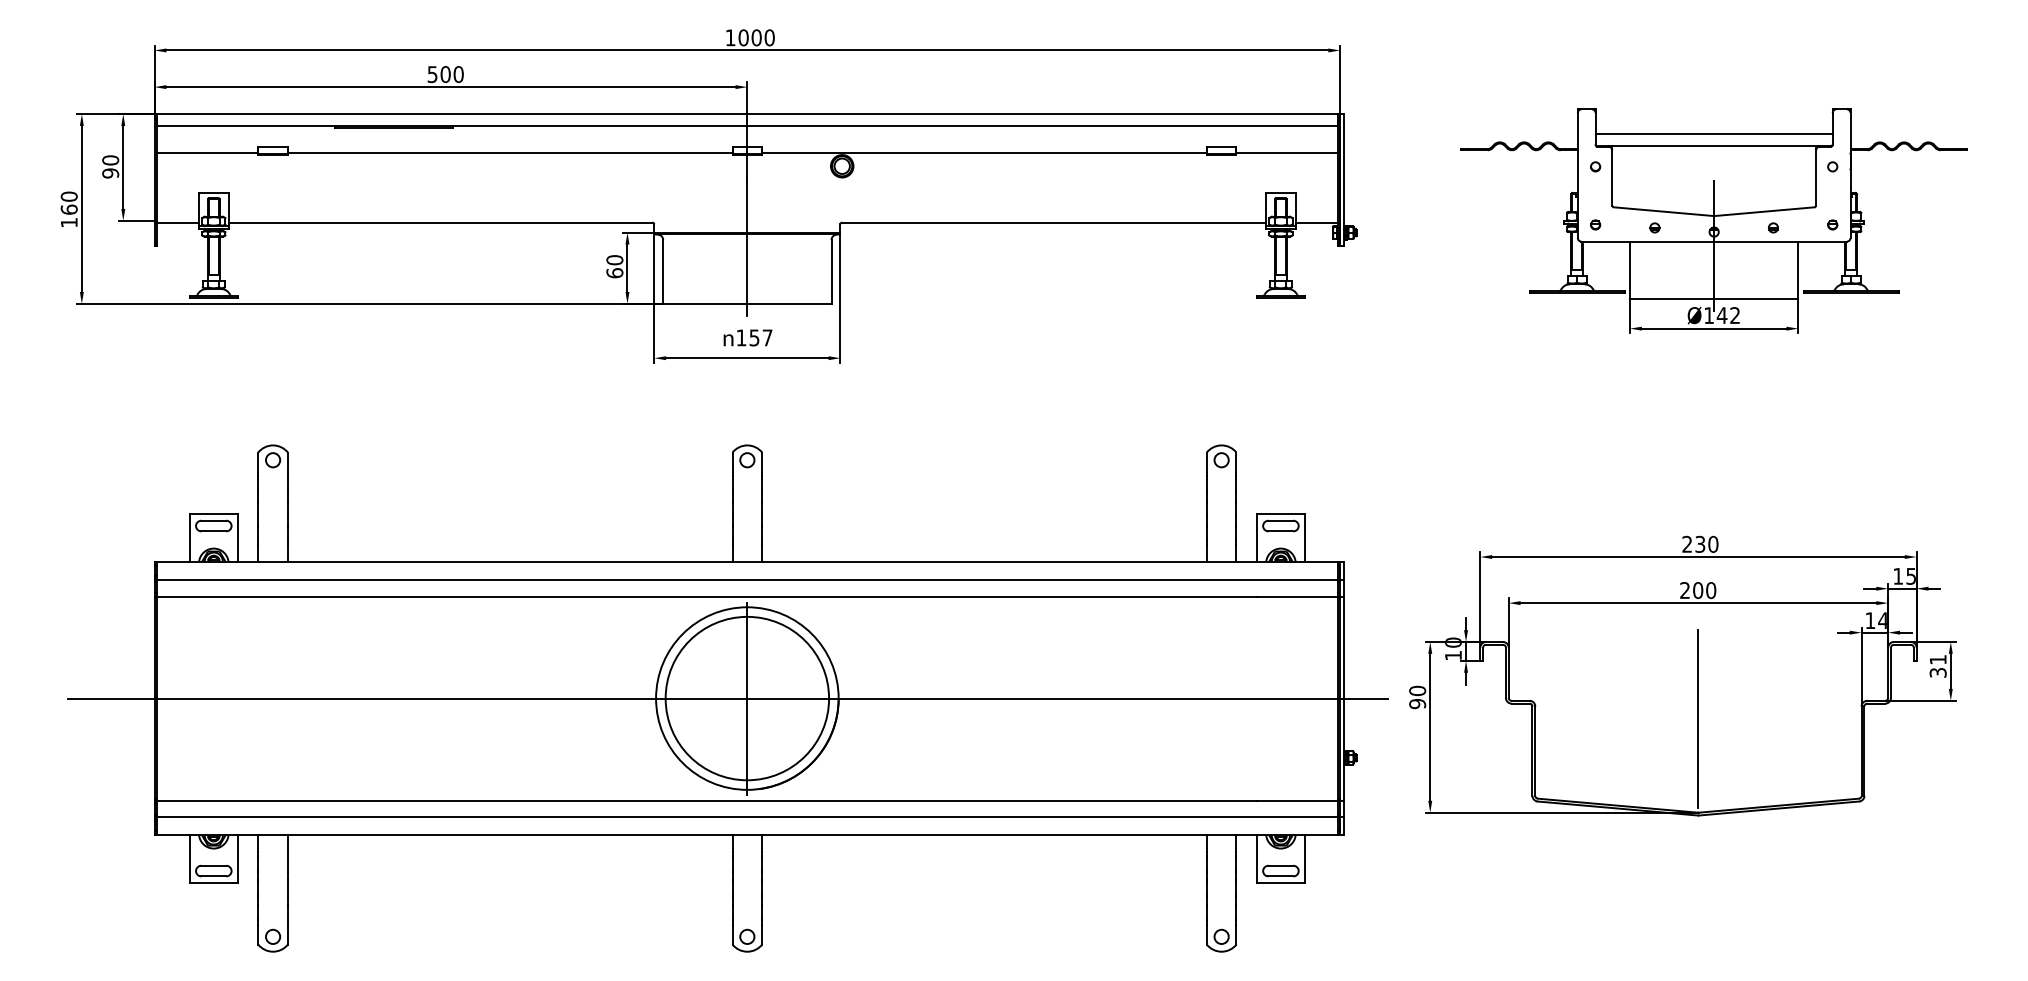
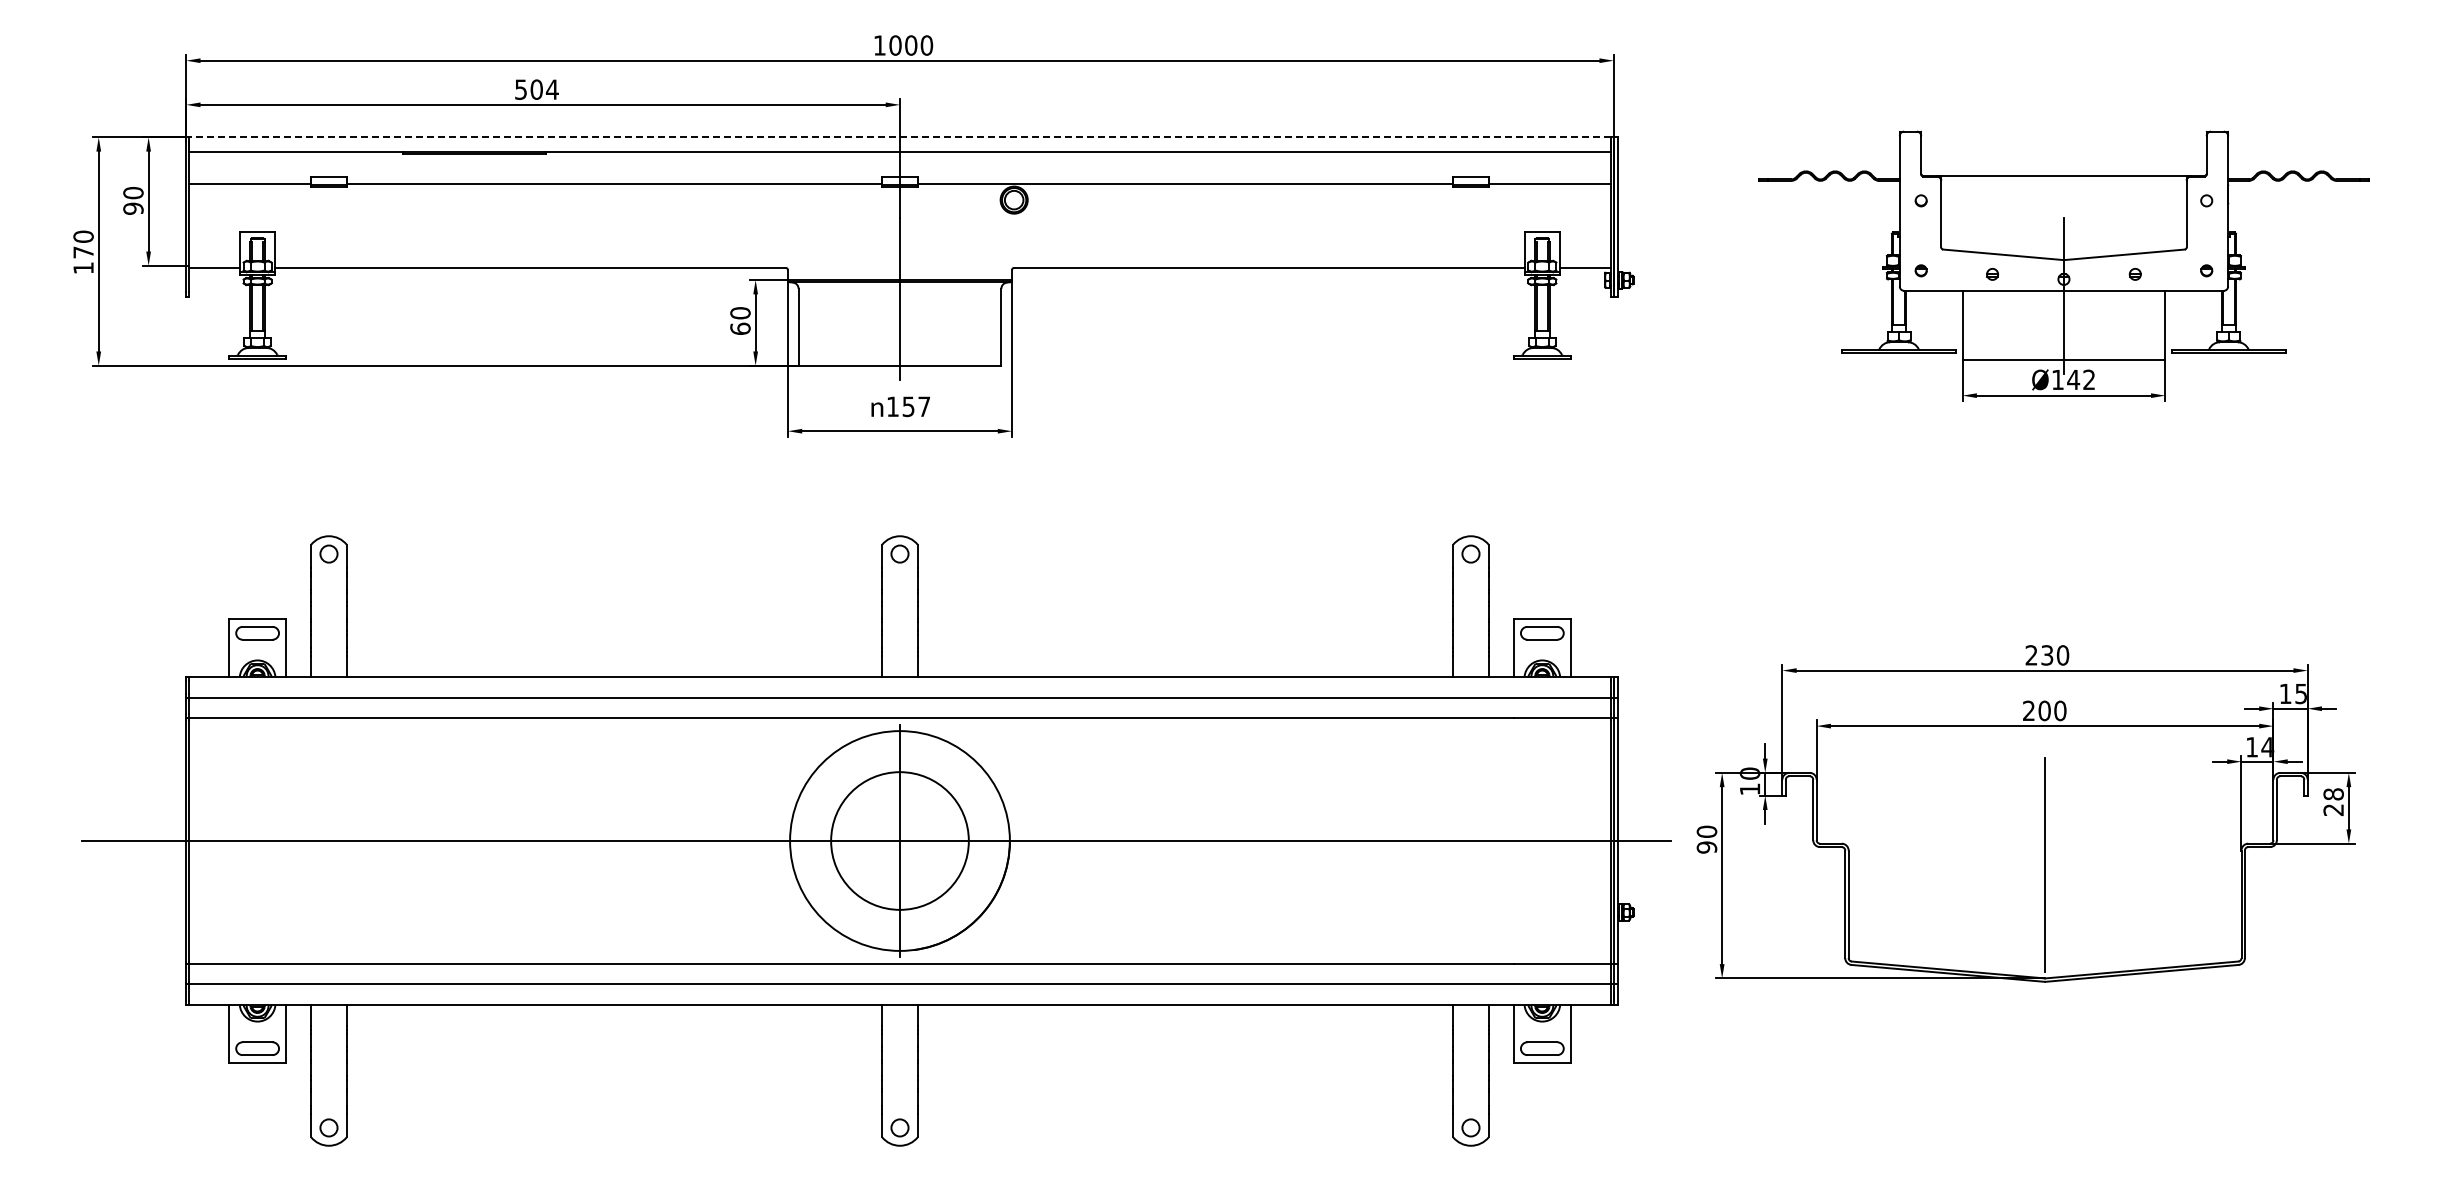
text: (457, 74) -> (551, 89), 500 -> 504
line: (746, 114) -> (899, 137), solid -> dashed
line: (1713, 134) -> (2063, 161), removed
text: (69, 209) -> (83, 252), 160 -> 170
text: (1938, 665) -> (2333, 801), 31 -> 28
circle: (746, 698) -> (899, 840), size x0.7

